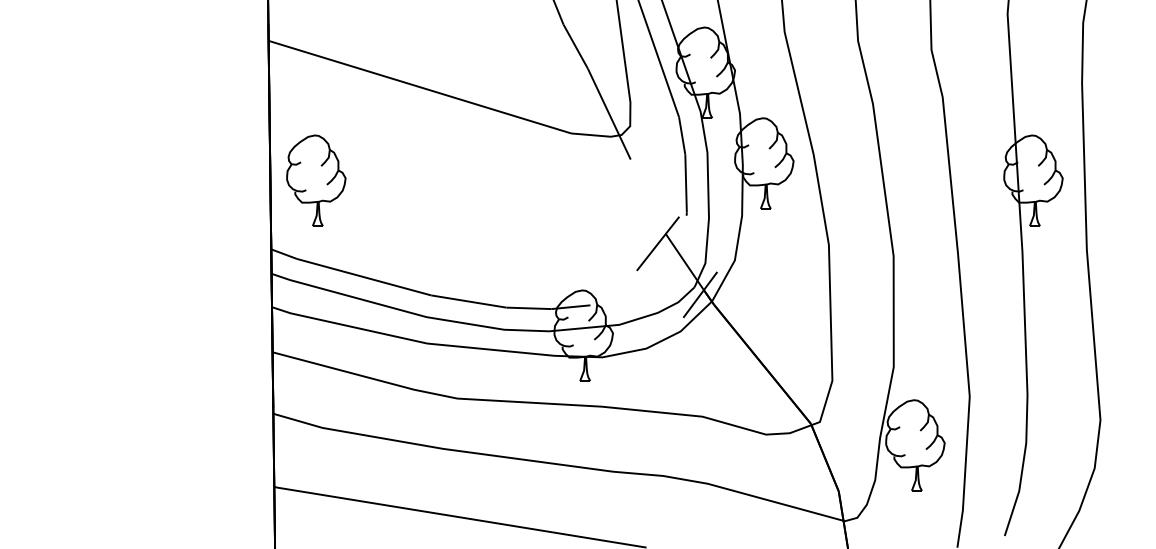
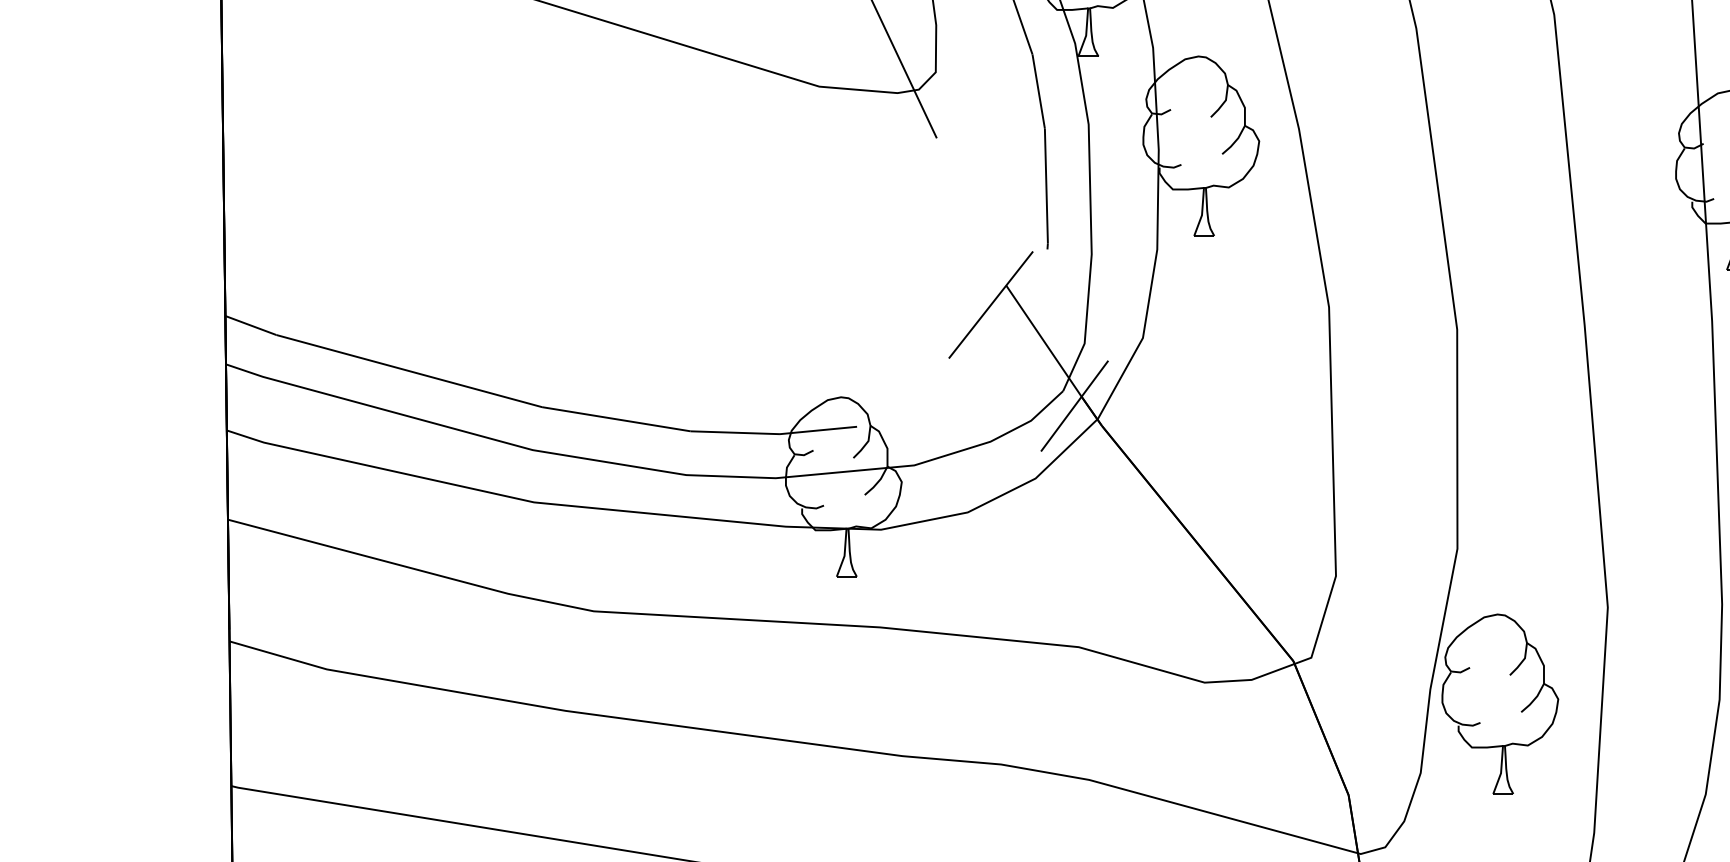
part: (316, 180) -> (314, 179), removed

